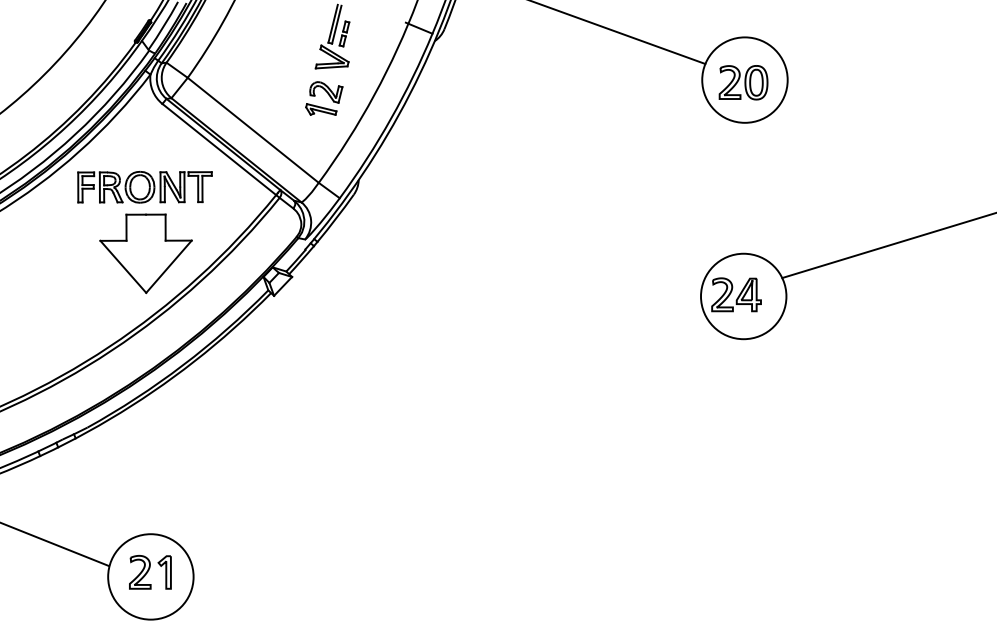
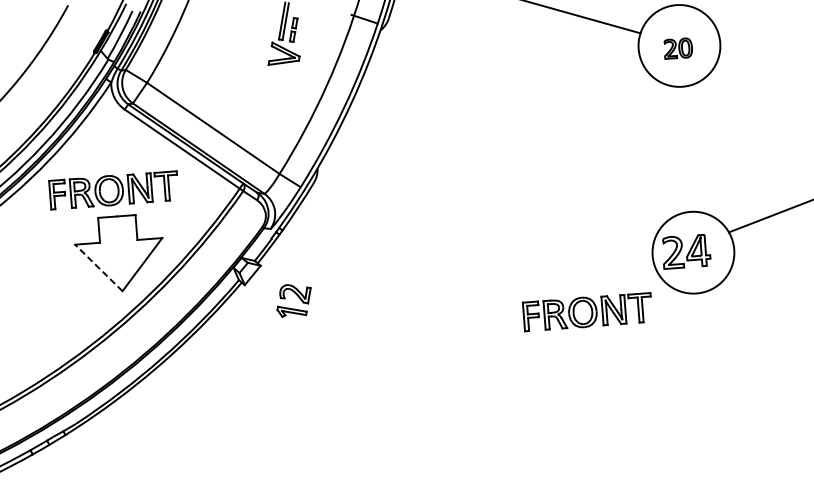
part: (743, 82) -> (678, 48), size x0.6
part: (324, 98) -> (294, 300), moved
line: (123, 266) -> (98, 267), solid -> dashed
part: (628, 350) -> (587, 312), added

